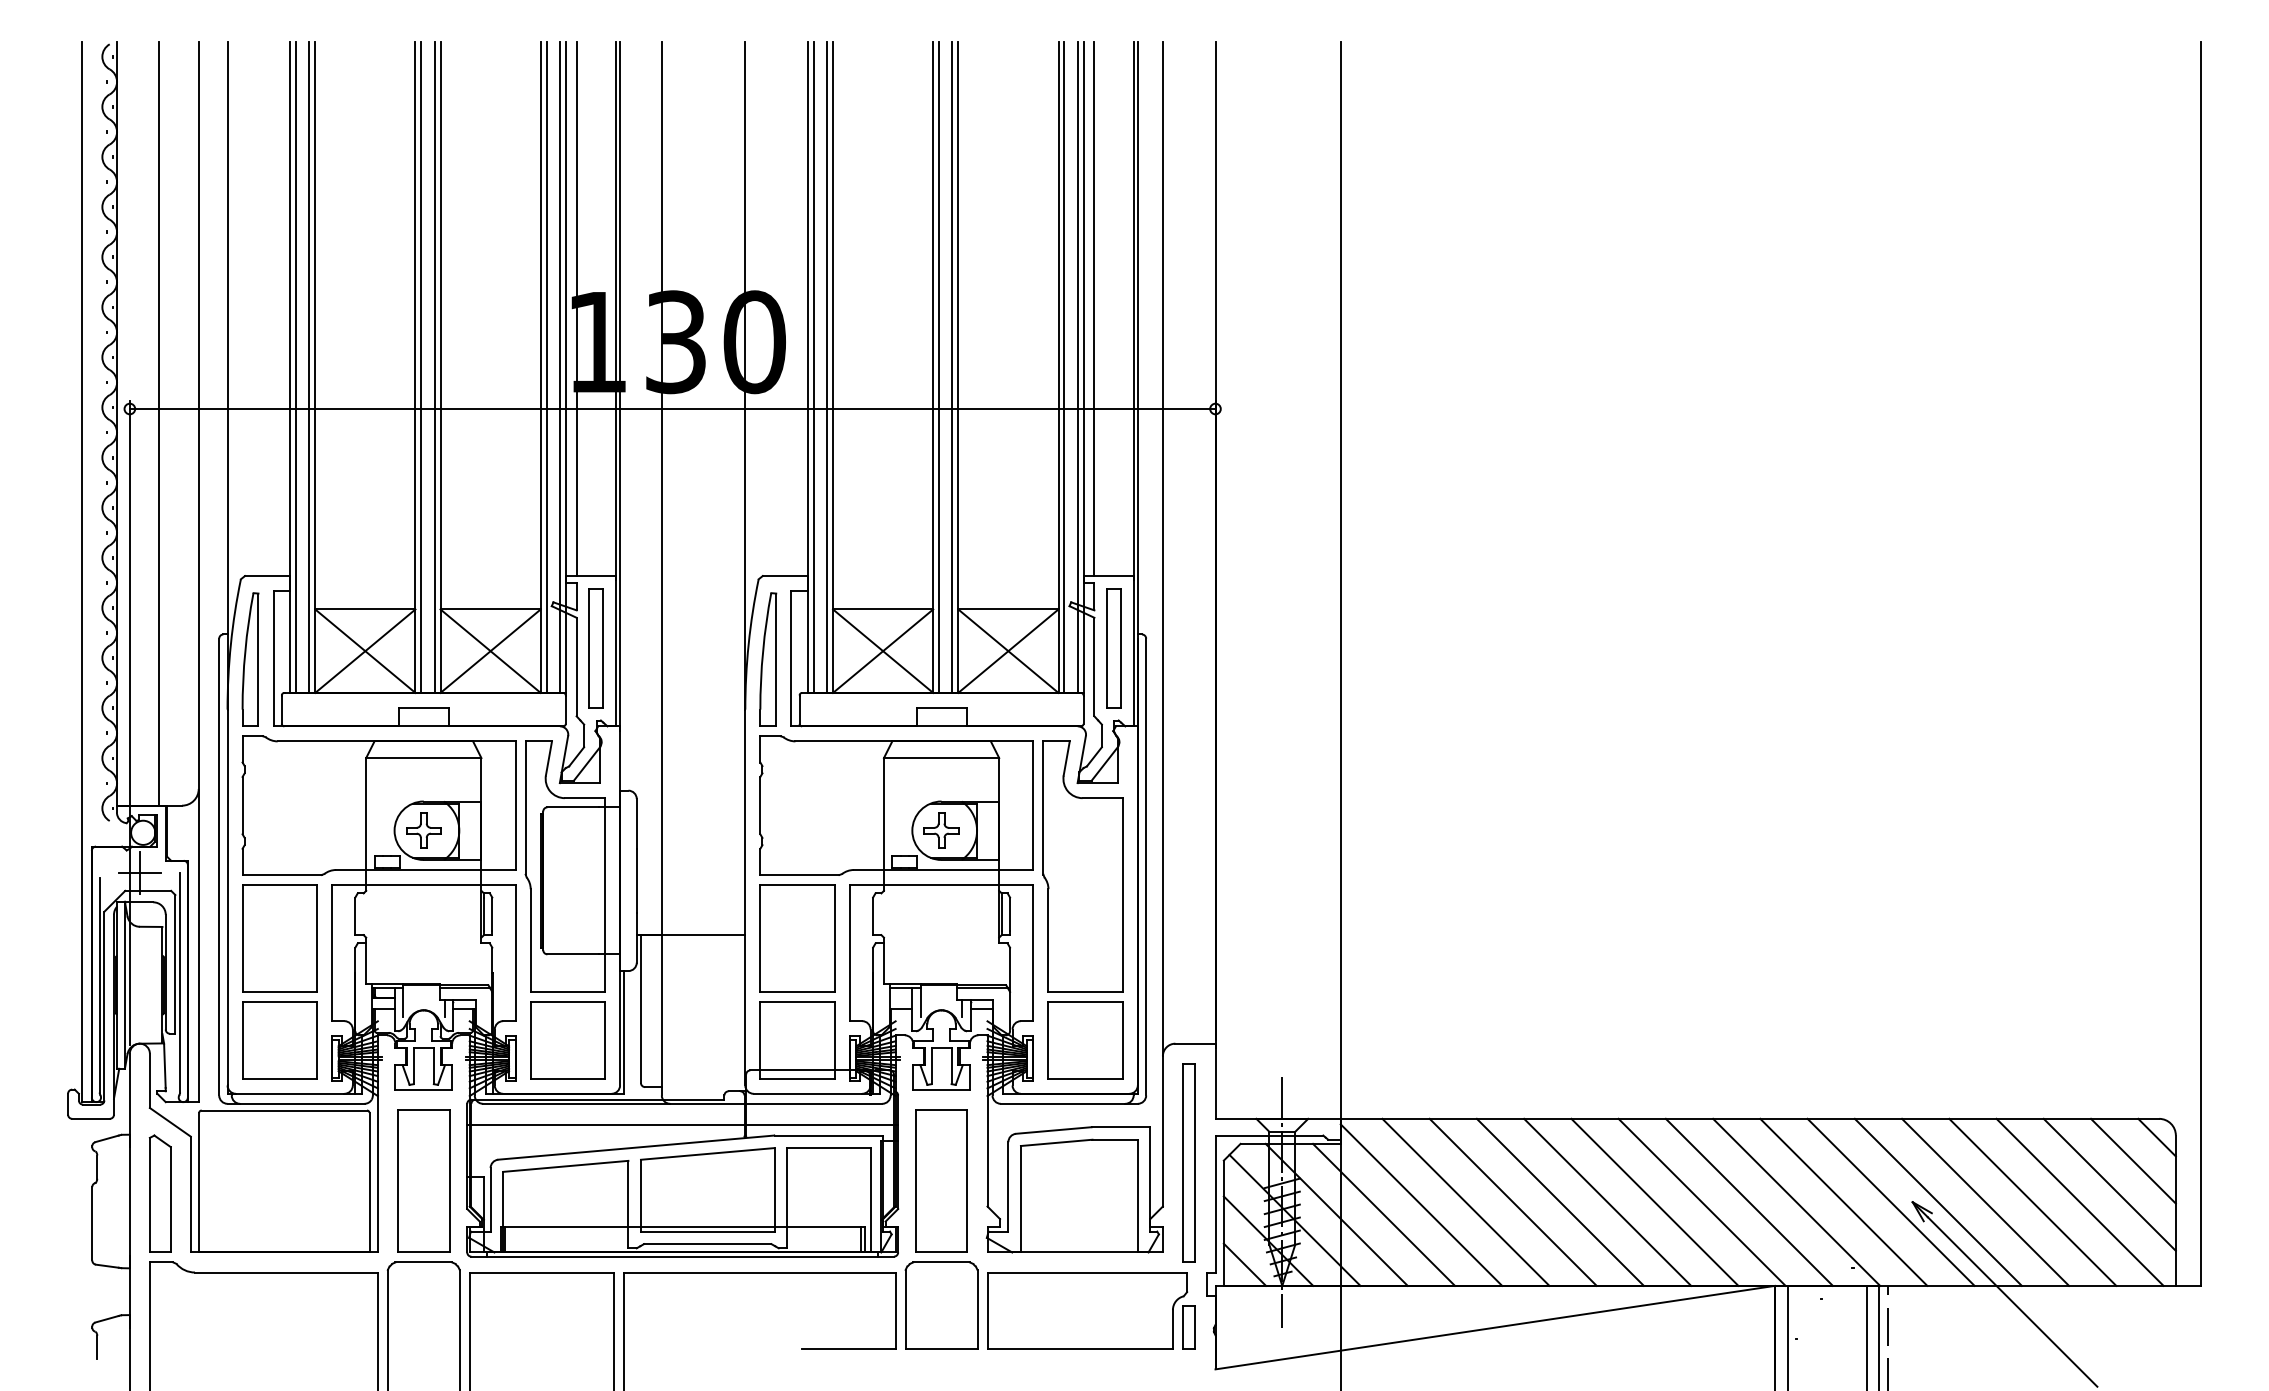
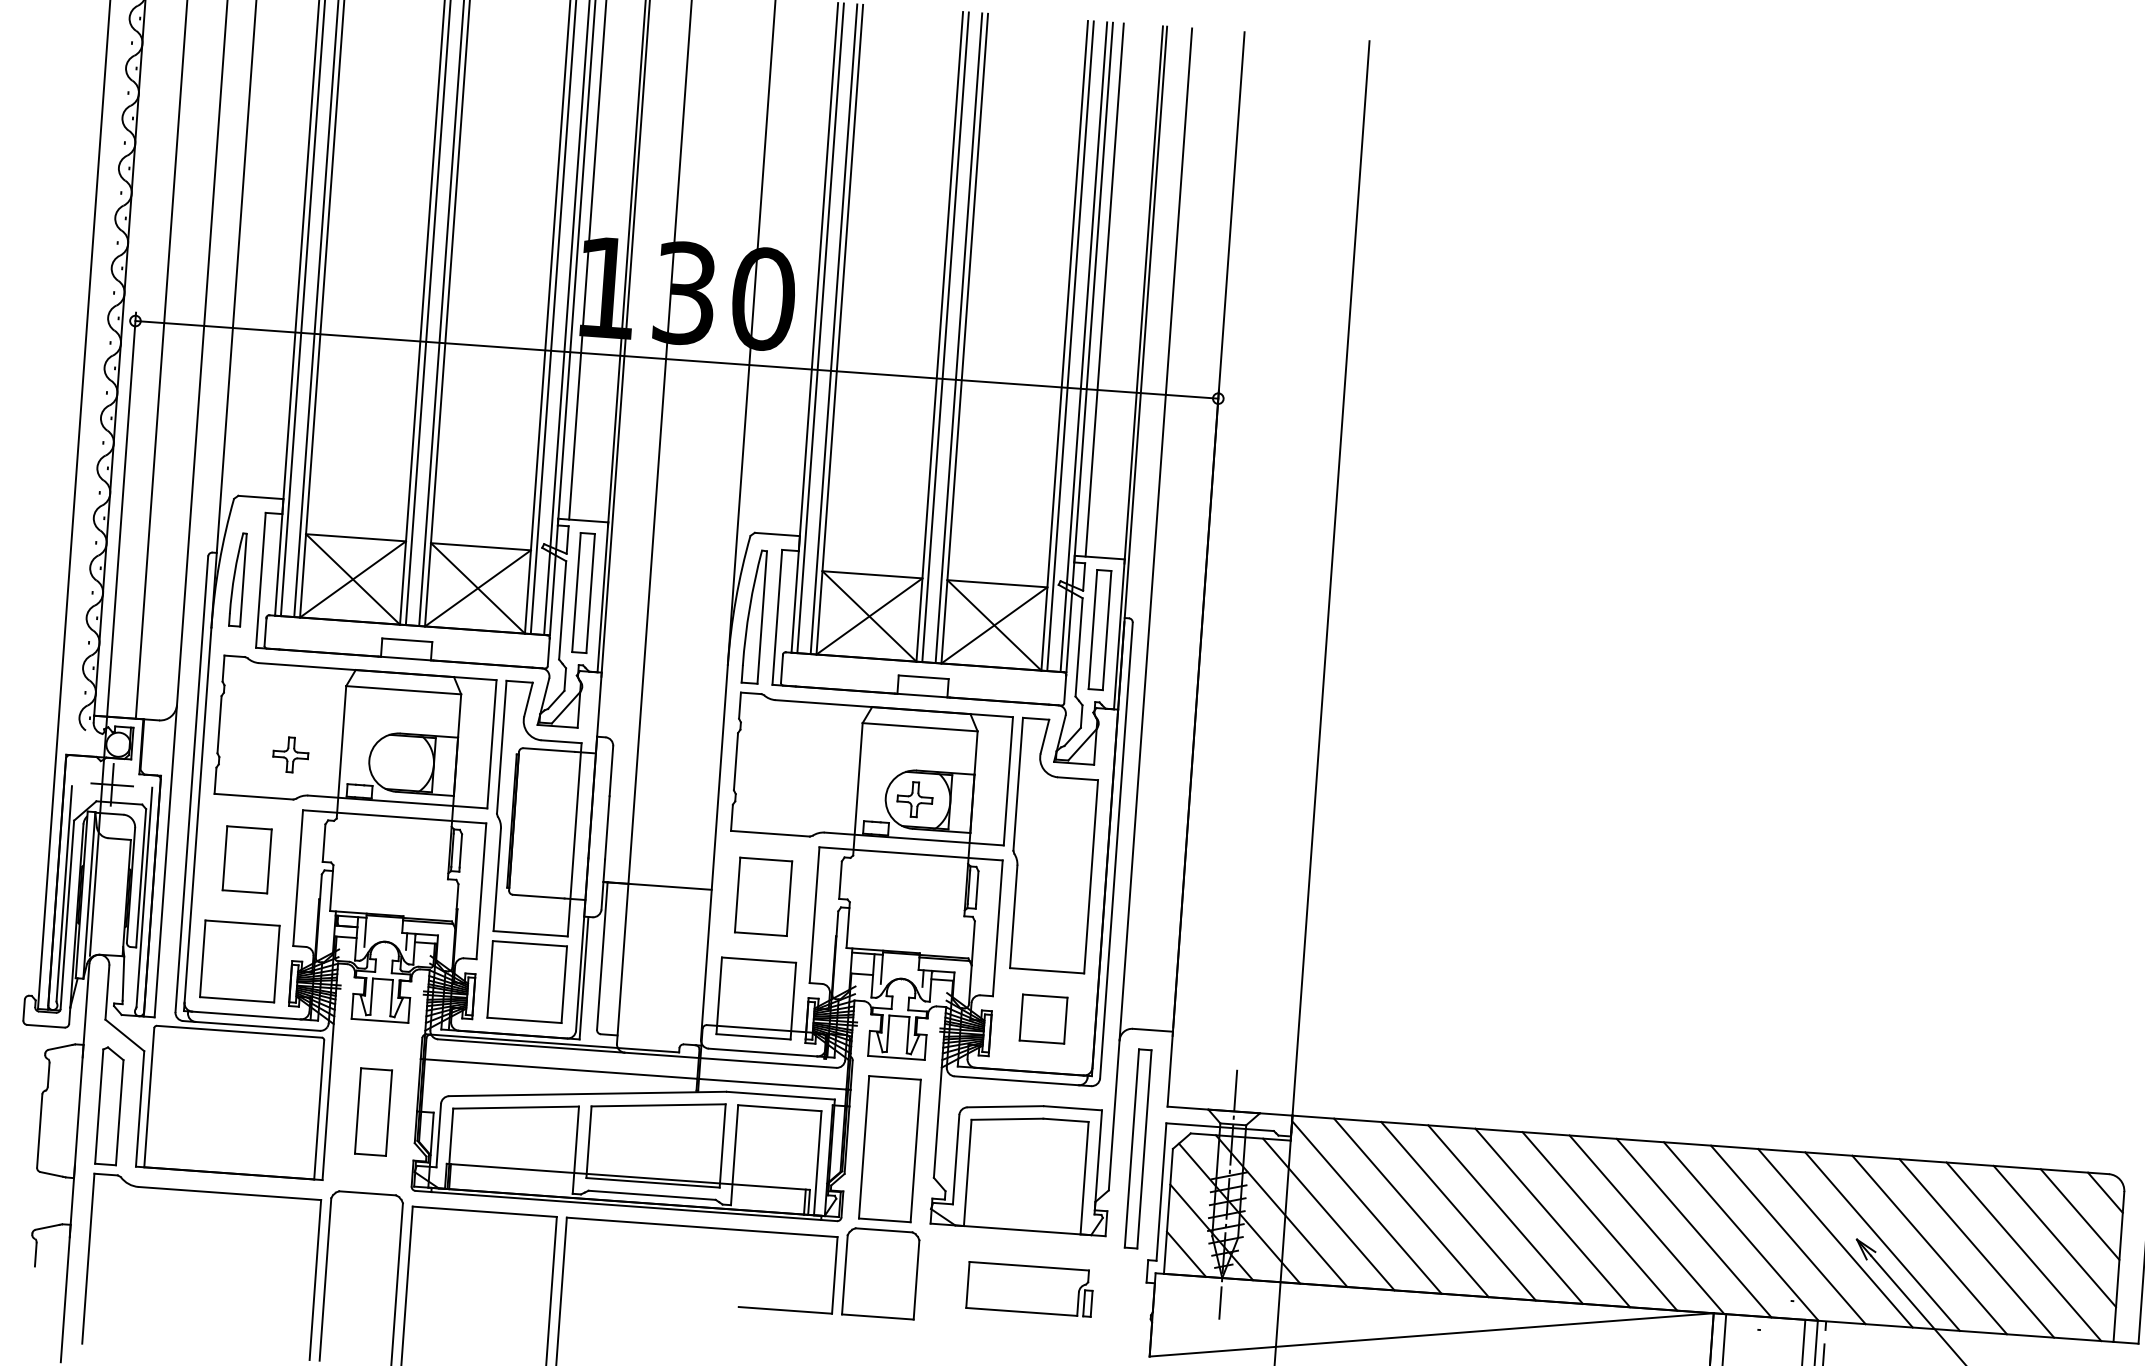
part: (250, 659) -> (237, 579), size x0.7
part: (423, 830) -> (290, 754), moved
part: (279, 938) -> (246, 859), size x0.6
part: (797, 938) -> (763, 896), size x0.7
part: (1085, 1040) -> (1043, 1019), size x0.6
part: (423, 1180) -> (373, 1111), size x0.6
part: (1091, 1310) -> (1030, 1288), size x0.6

